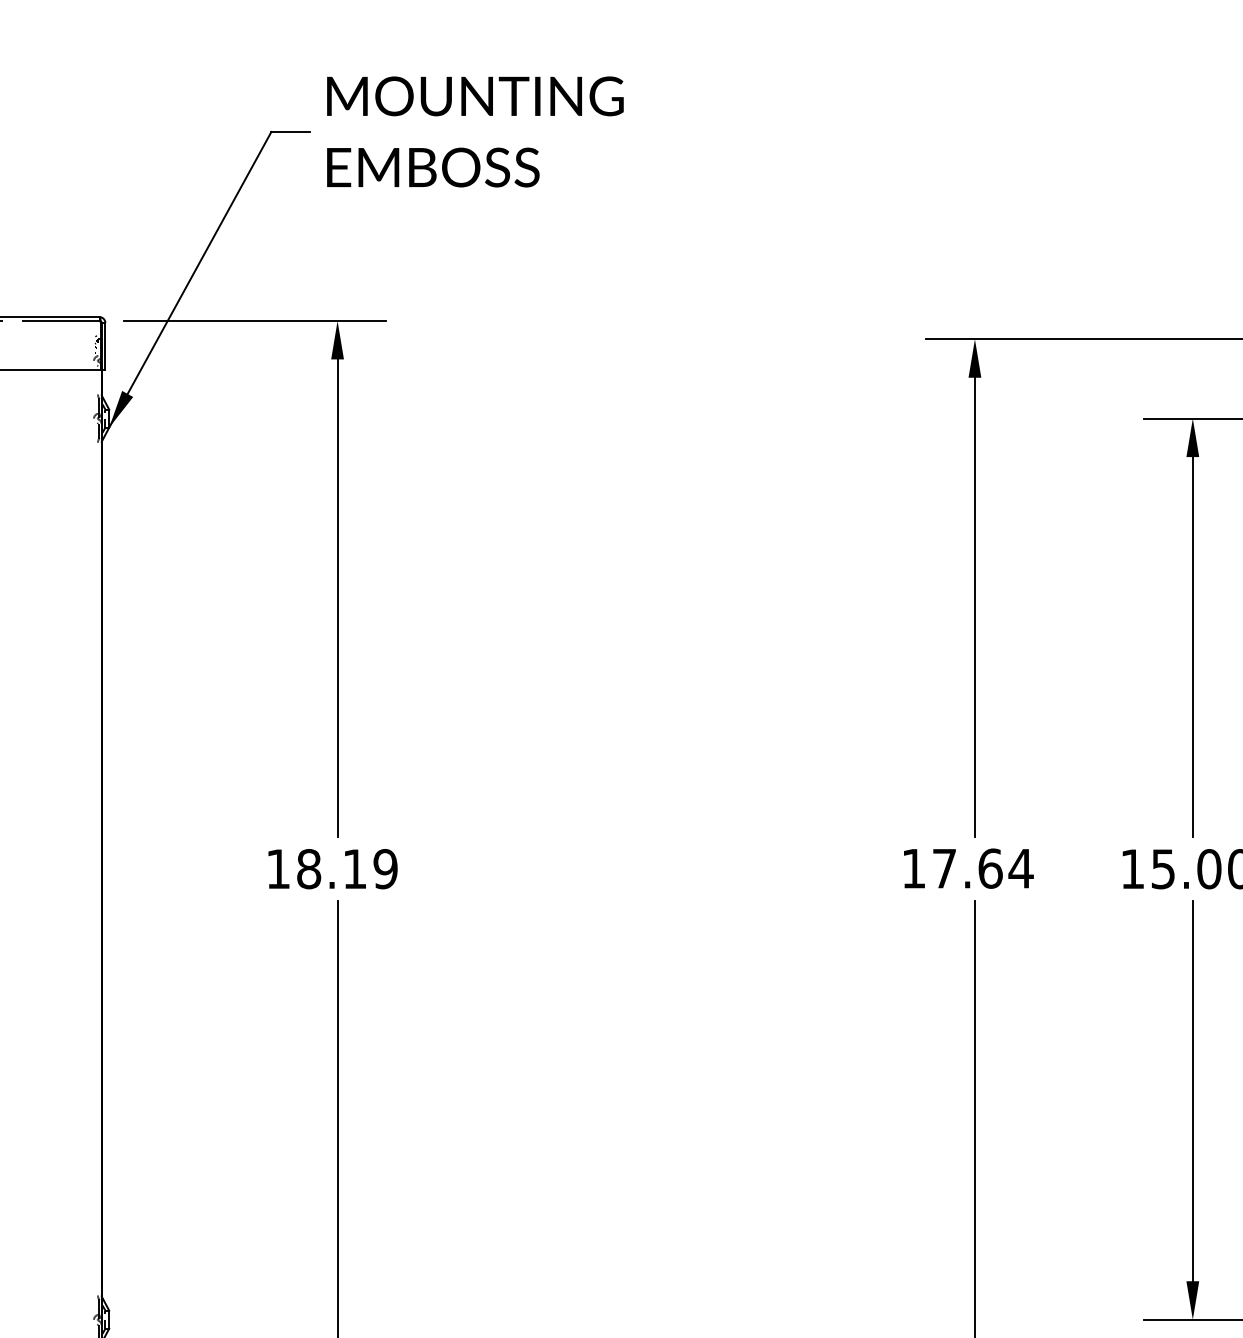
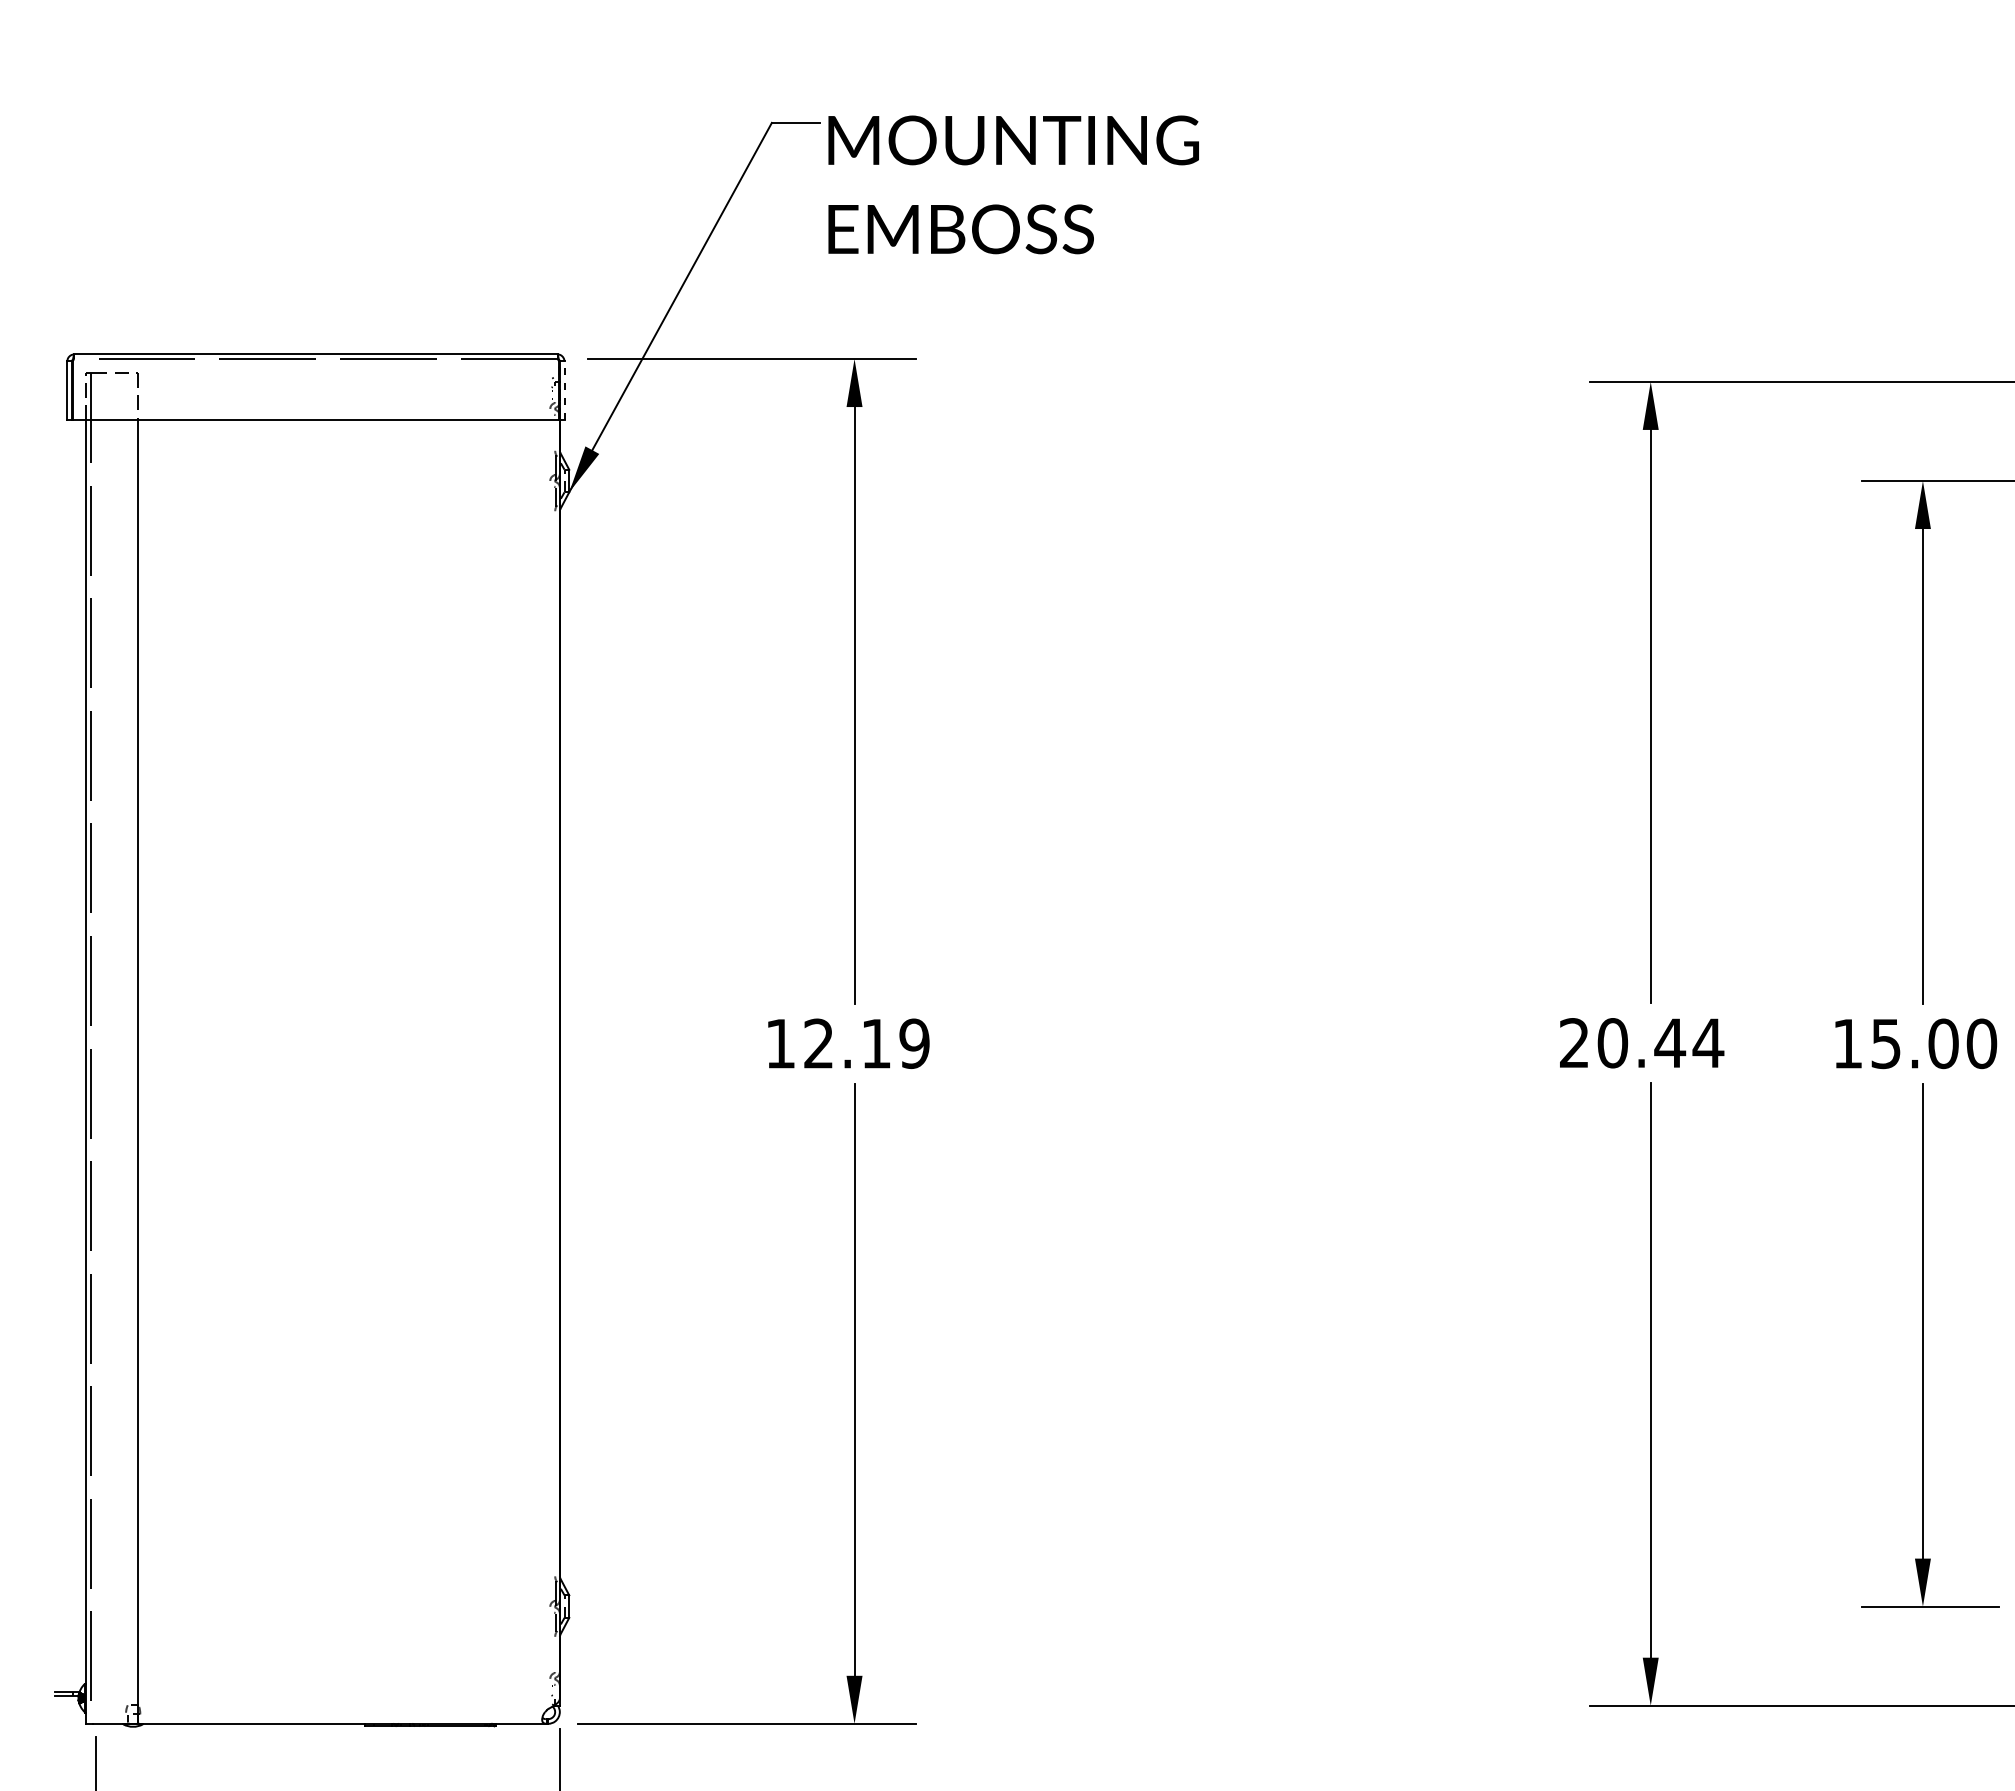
text: (475, 131) -> (1013, 184), moved
line: (105, 346) -> (564, 390), solid -> dashed
text: (309, 868) -> (819, 1043), 18.19 -> 12.19
text: (953, 868) -> (1623, 1043), 17.64 -> 20.44

